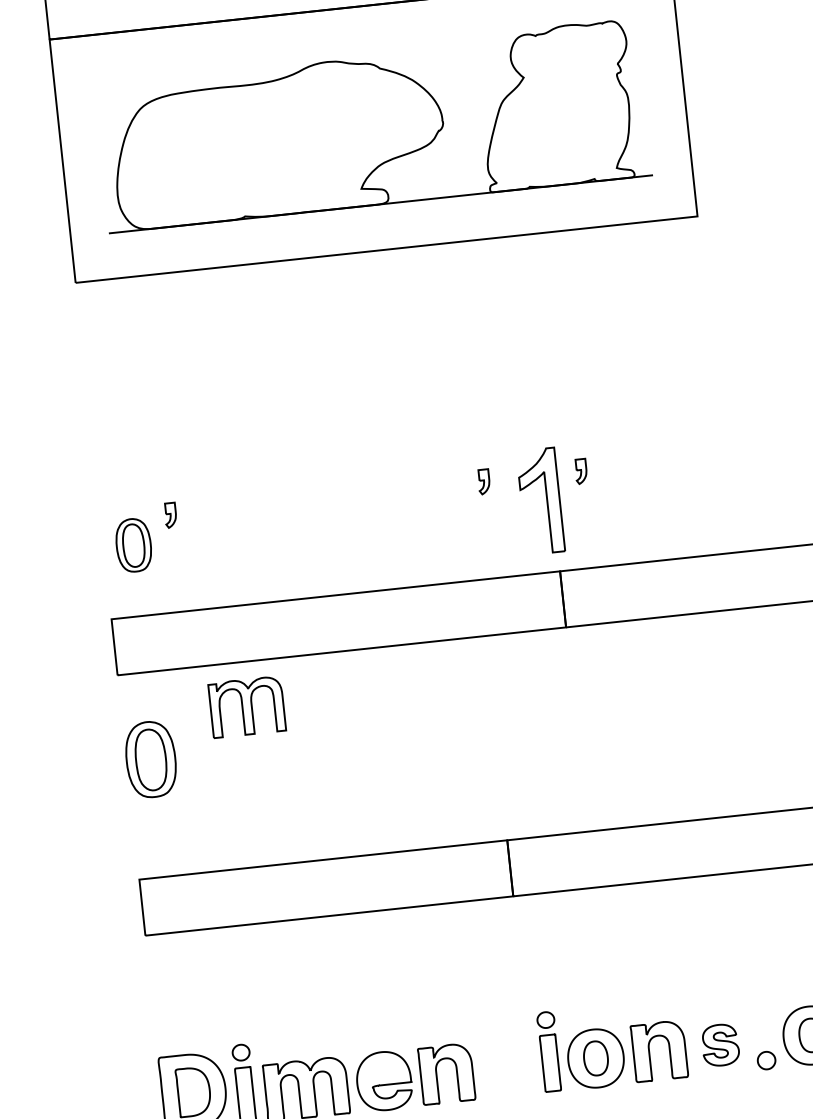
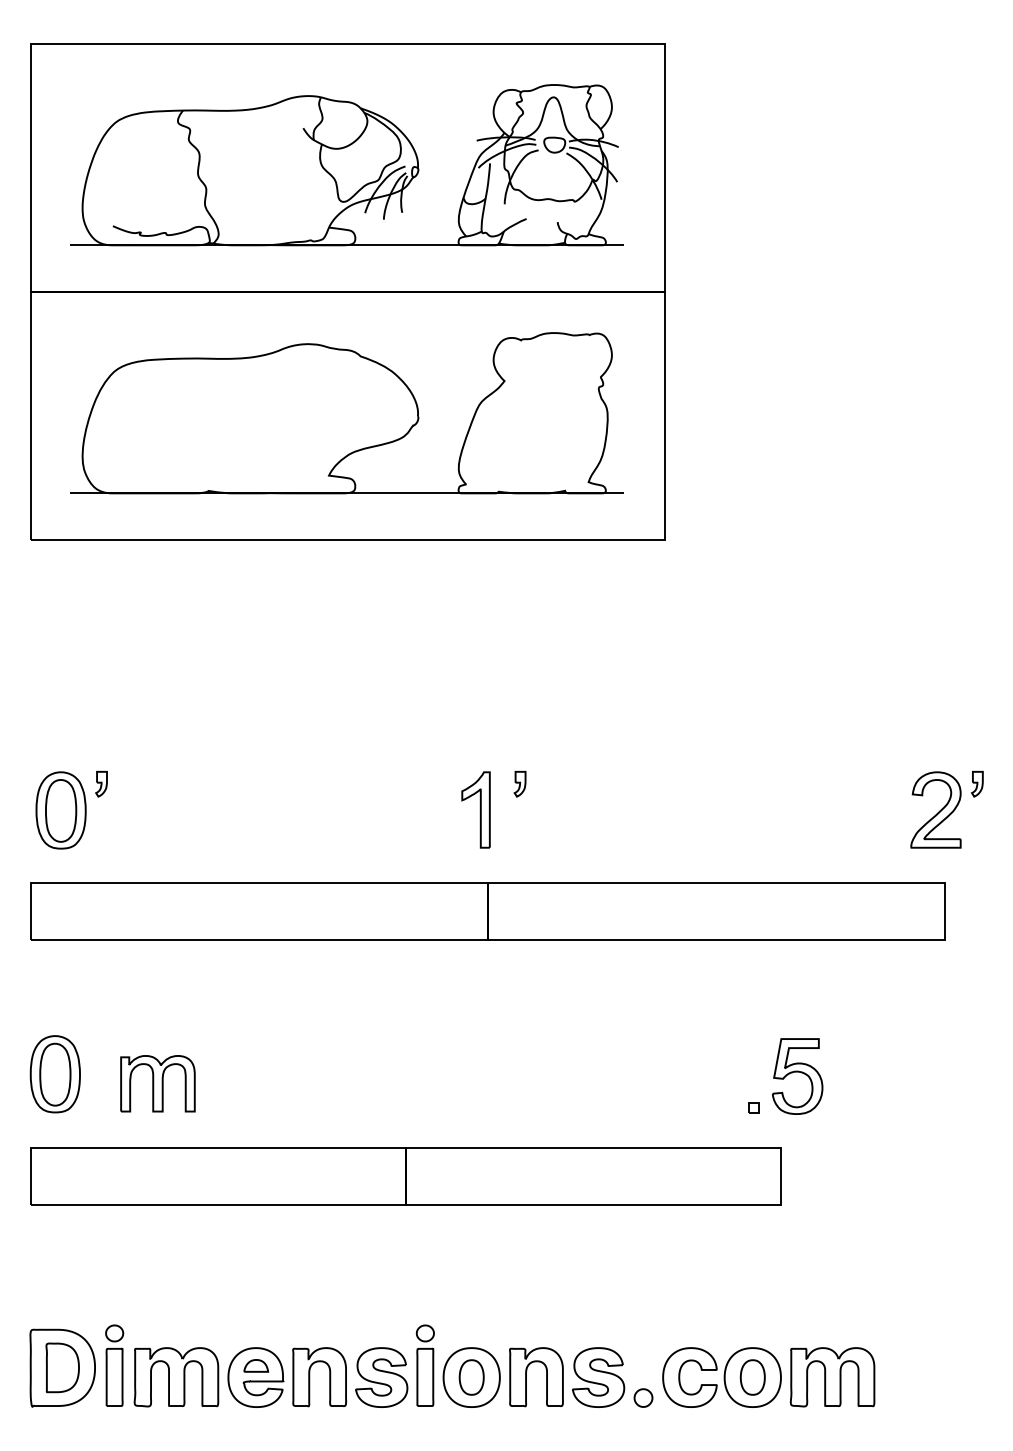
part: (483, 482) -> (420, 784), removed
part: (540, 500) -> (475, 809), size x0.71
part: (133, 545) -> (60, 810), size x1.43
part: (246, 706) -> (157, 1083), moved
part: (150, 759) -> (54, 1074), moved
part: (720, 1045) -> (598, 1377), size x1.43
part: (507, 1067) -> (381, 1377), added
part: (383, 1069) -> (256, 1365), added

